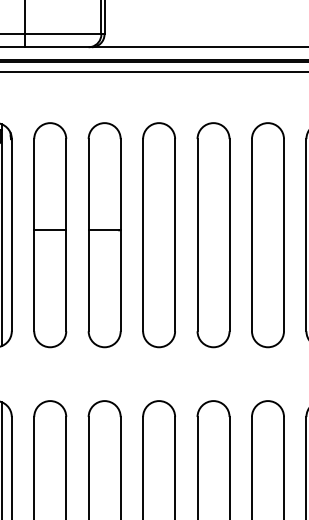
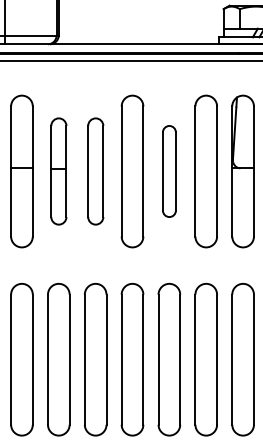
part: (104, 235) -> (58, 171), size x0.7
part: (158, 235) -> (95, 171), size x0.7
part: (268, 235) -> (169, 171), size x0.6

